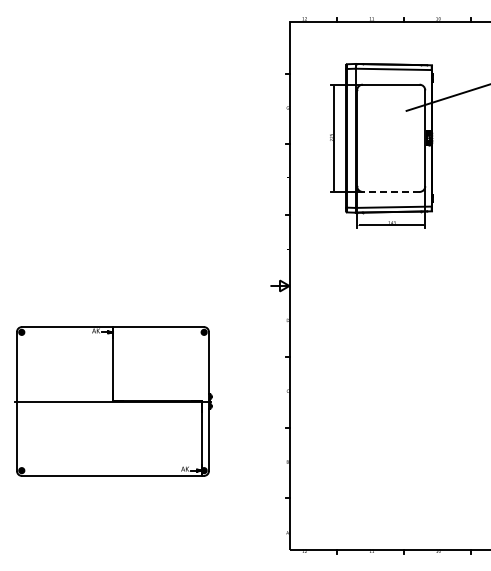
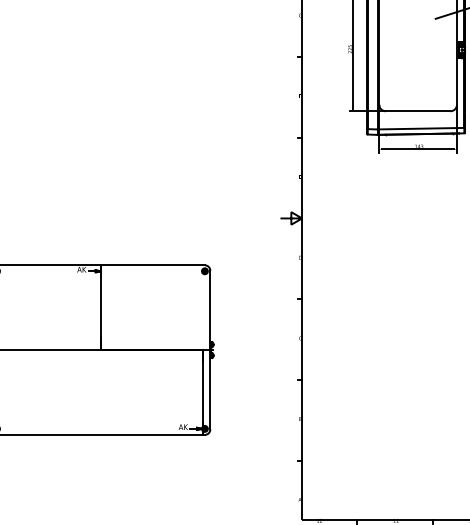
line: (390, 191) -> (417, 110), dashed -> solid

